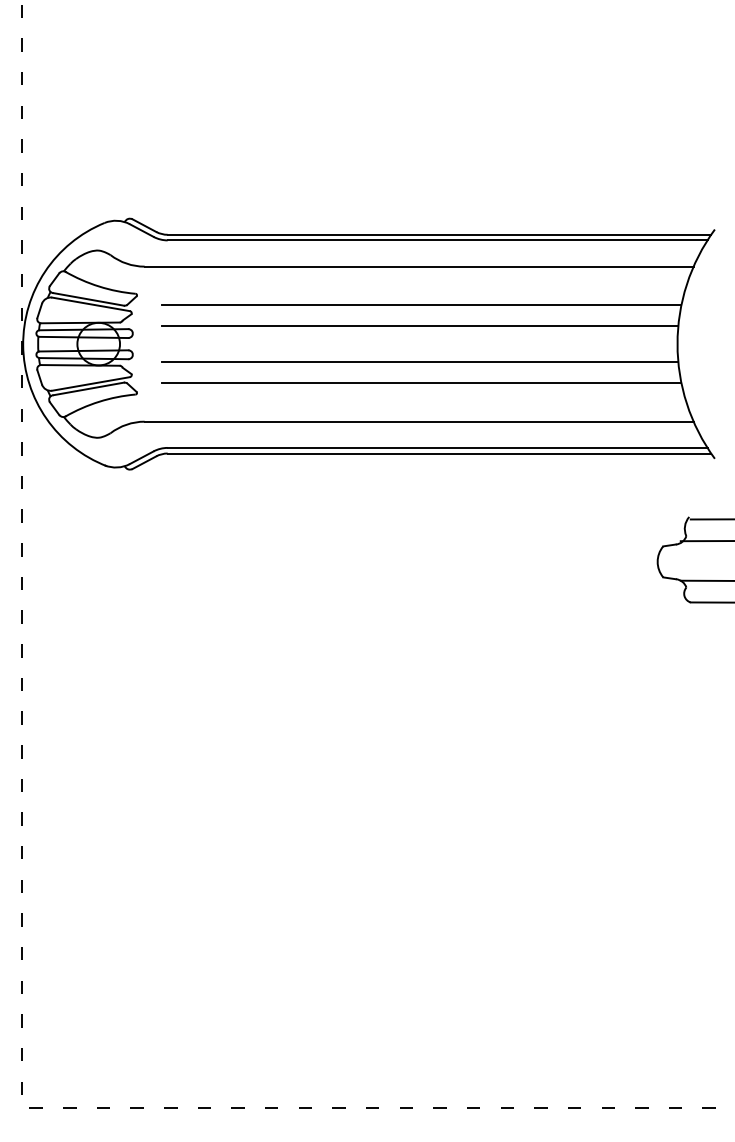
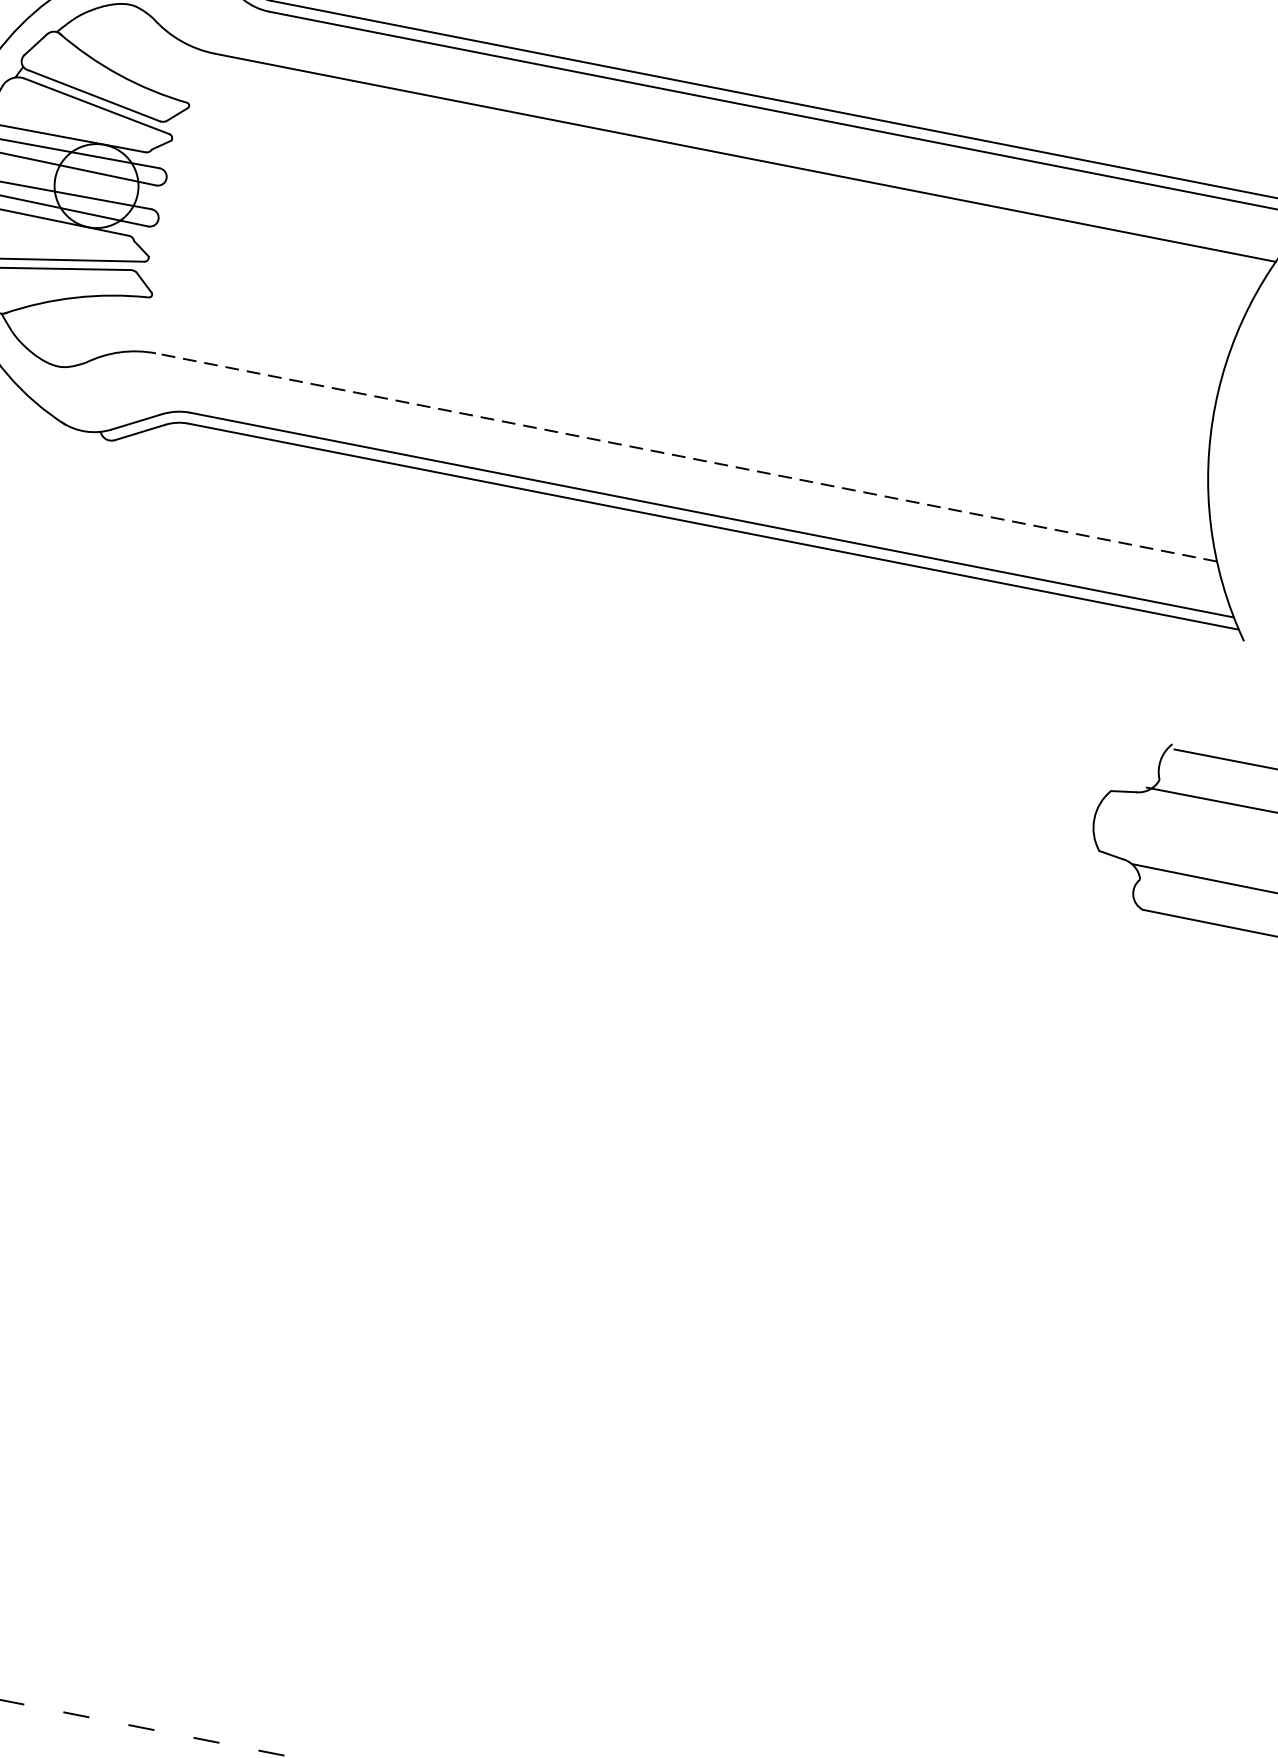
line: (421, 305) -> (735, 233), removed
line: (419, 326) -> (723, 273), removed
line: (419, 362) -> (709, 343), removed
line: (421, 382) -> (705, 382), removed
line: (418, 421) -> (685, 456), solid -> dashed

